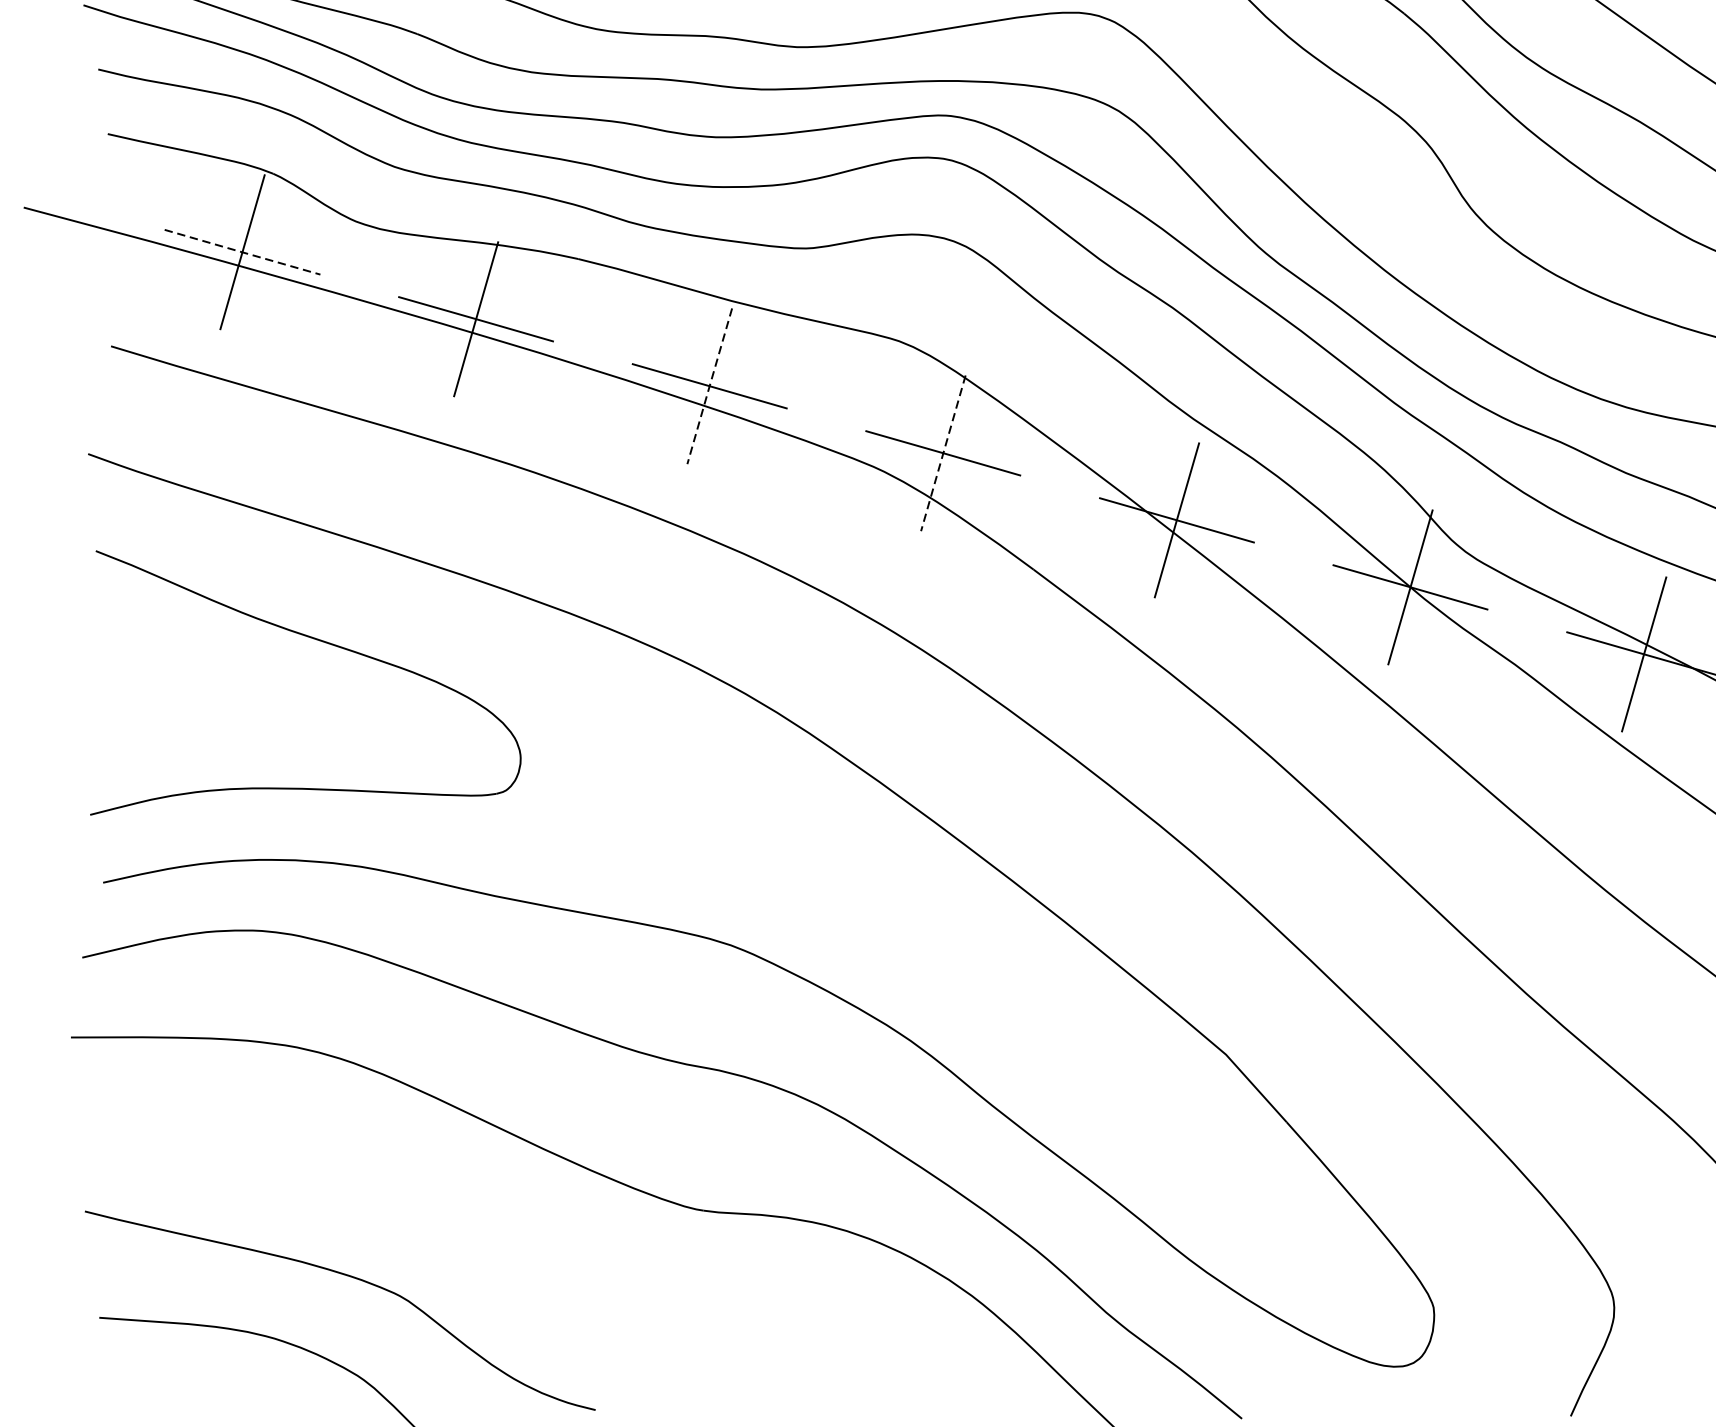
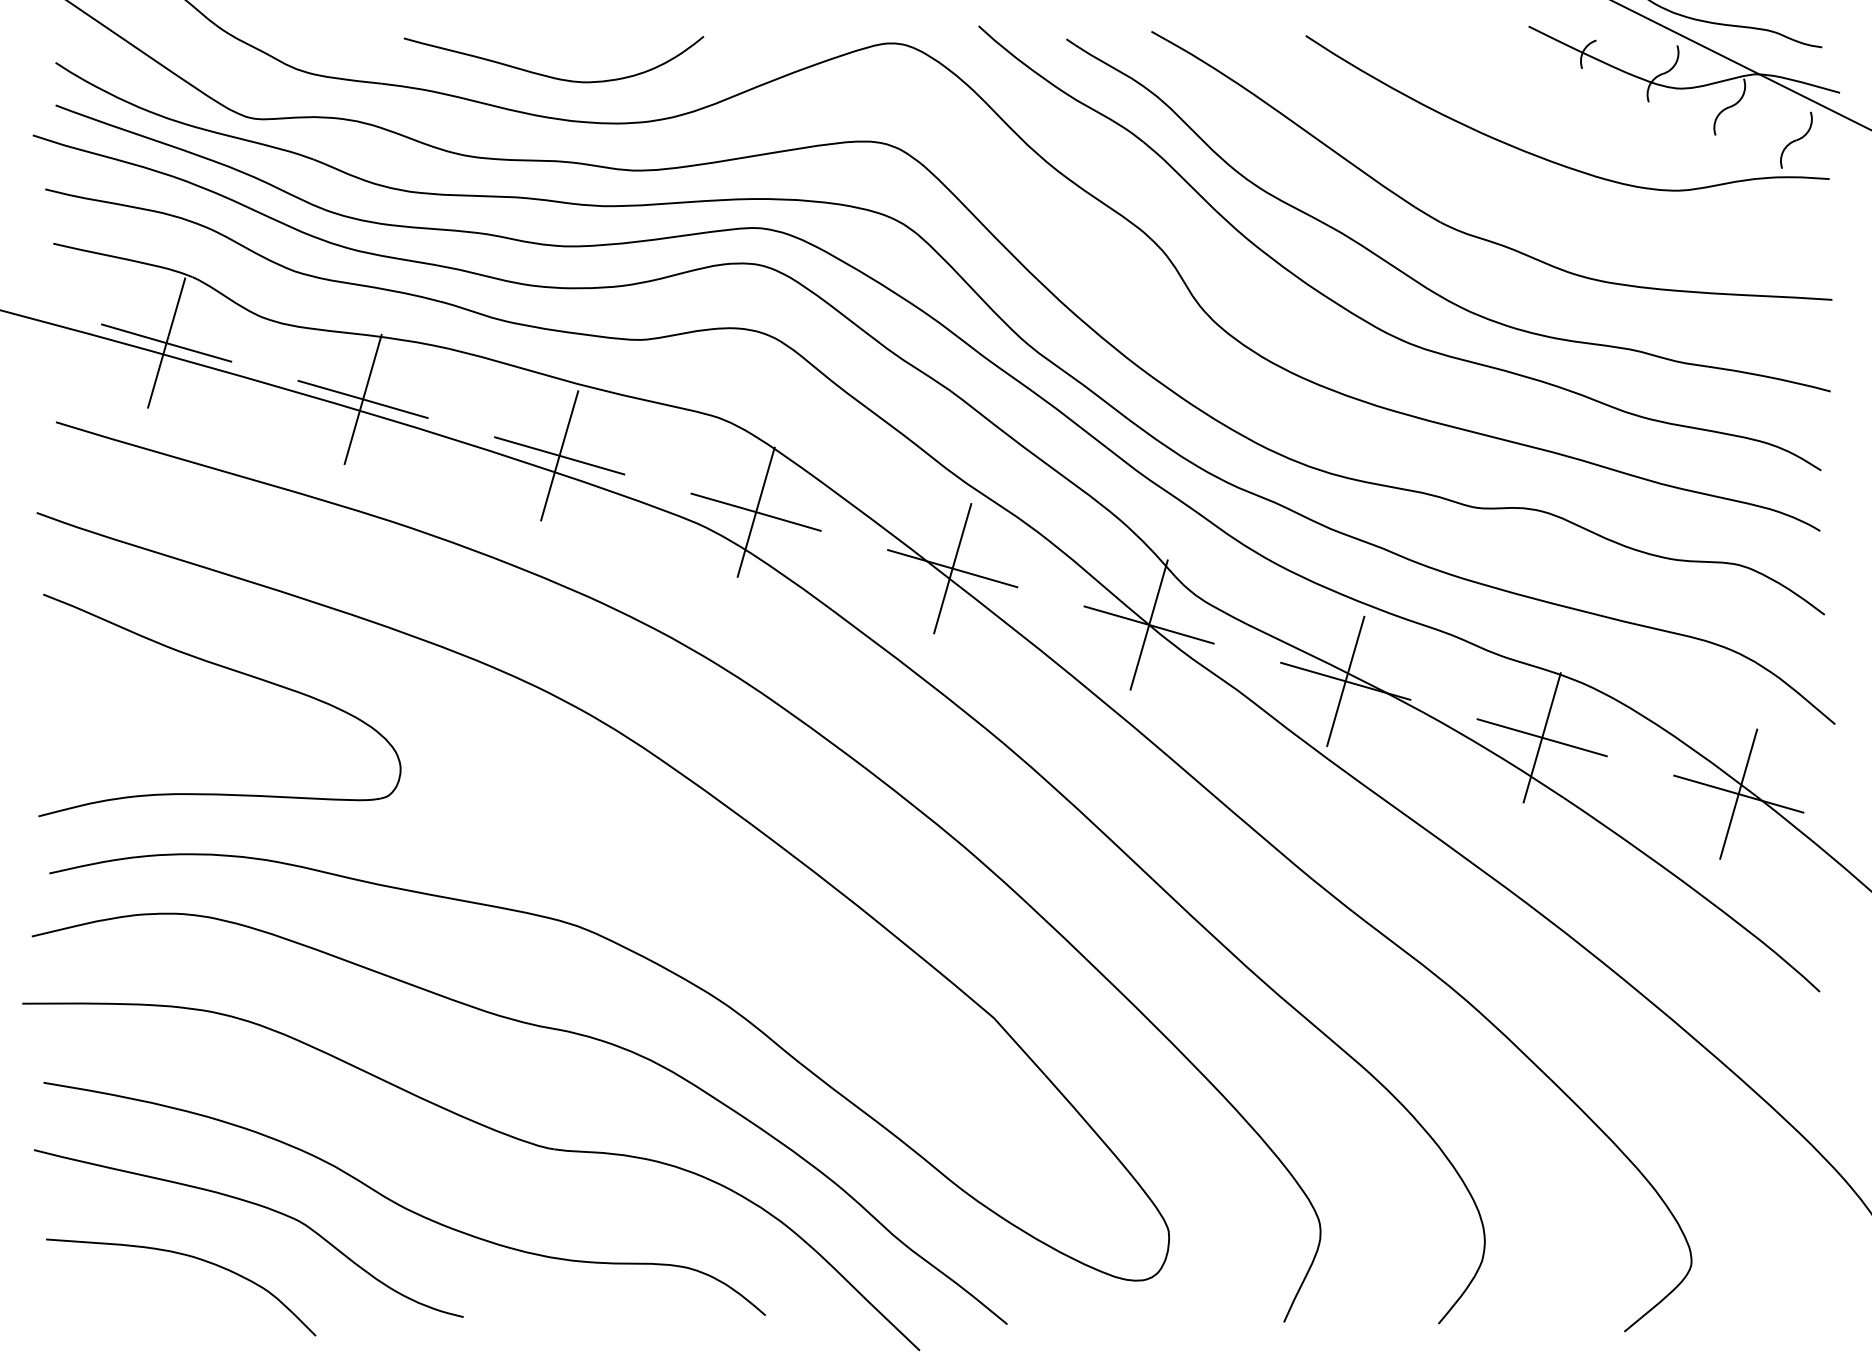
line: (242, 252) -> (166, 343), dashed -> solid
line: (709, 385) -> (559, 455), dashed -> solid
line: (943, 453) -> (756, 512), dashed -> solid
curve: (520, 1276) -> (400, 1204), added

